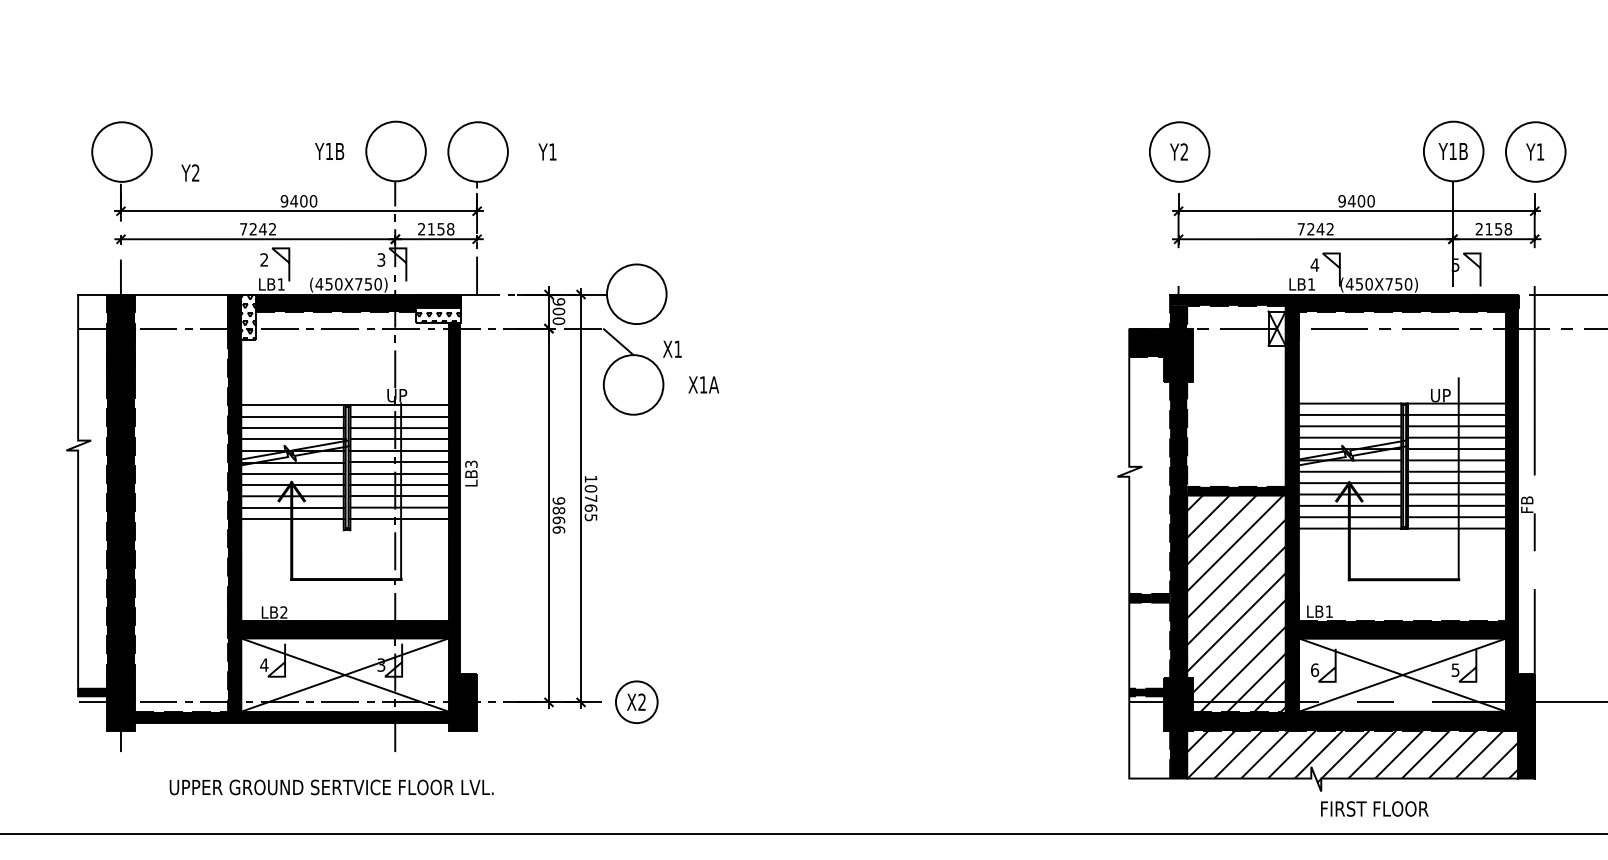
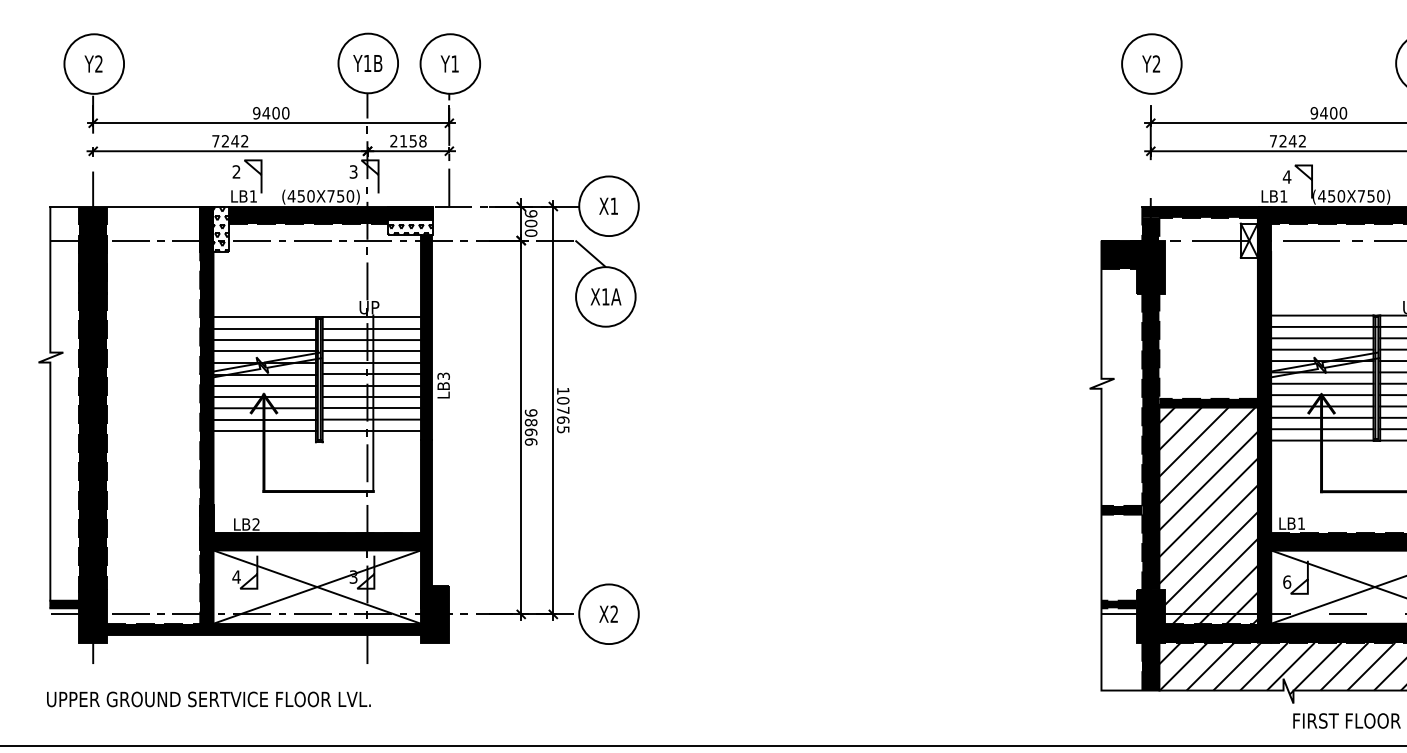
text: (329, 151) -> (367, 63), moved
text: (547, 151) -> (449, 63), moved
text: (190, 172) -> (93, 63), moved
text: (672, 348) -> (608, 205), moved
text: (703, 384) -> (605, 296), moved
circle: (636, 702) -> (608, 614), size x1.43
text: (331, 787) -> (208, 699), moved

